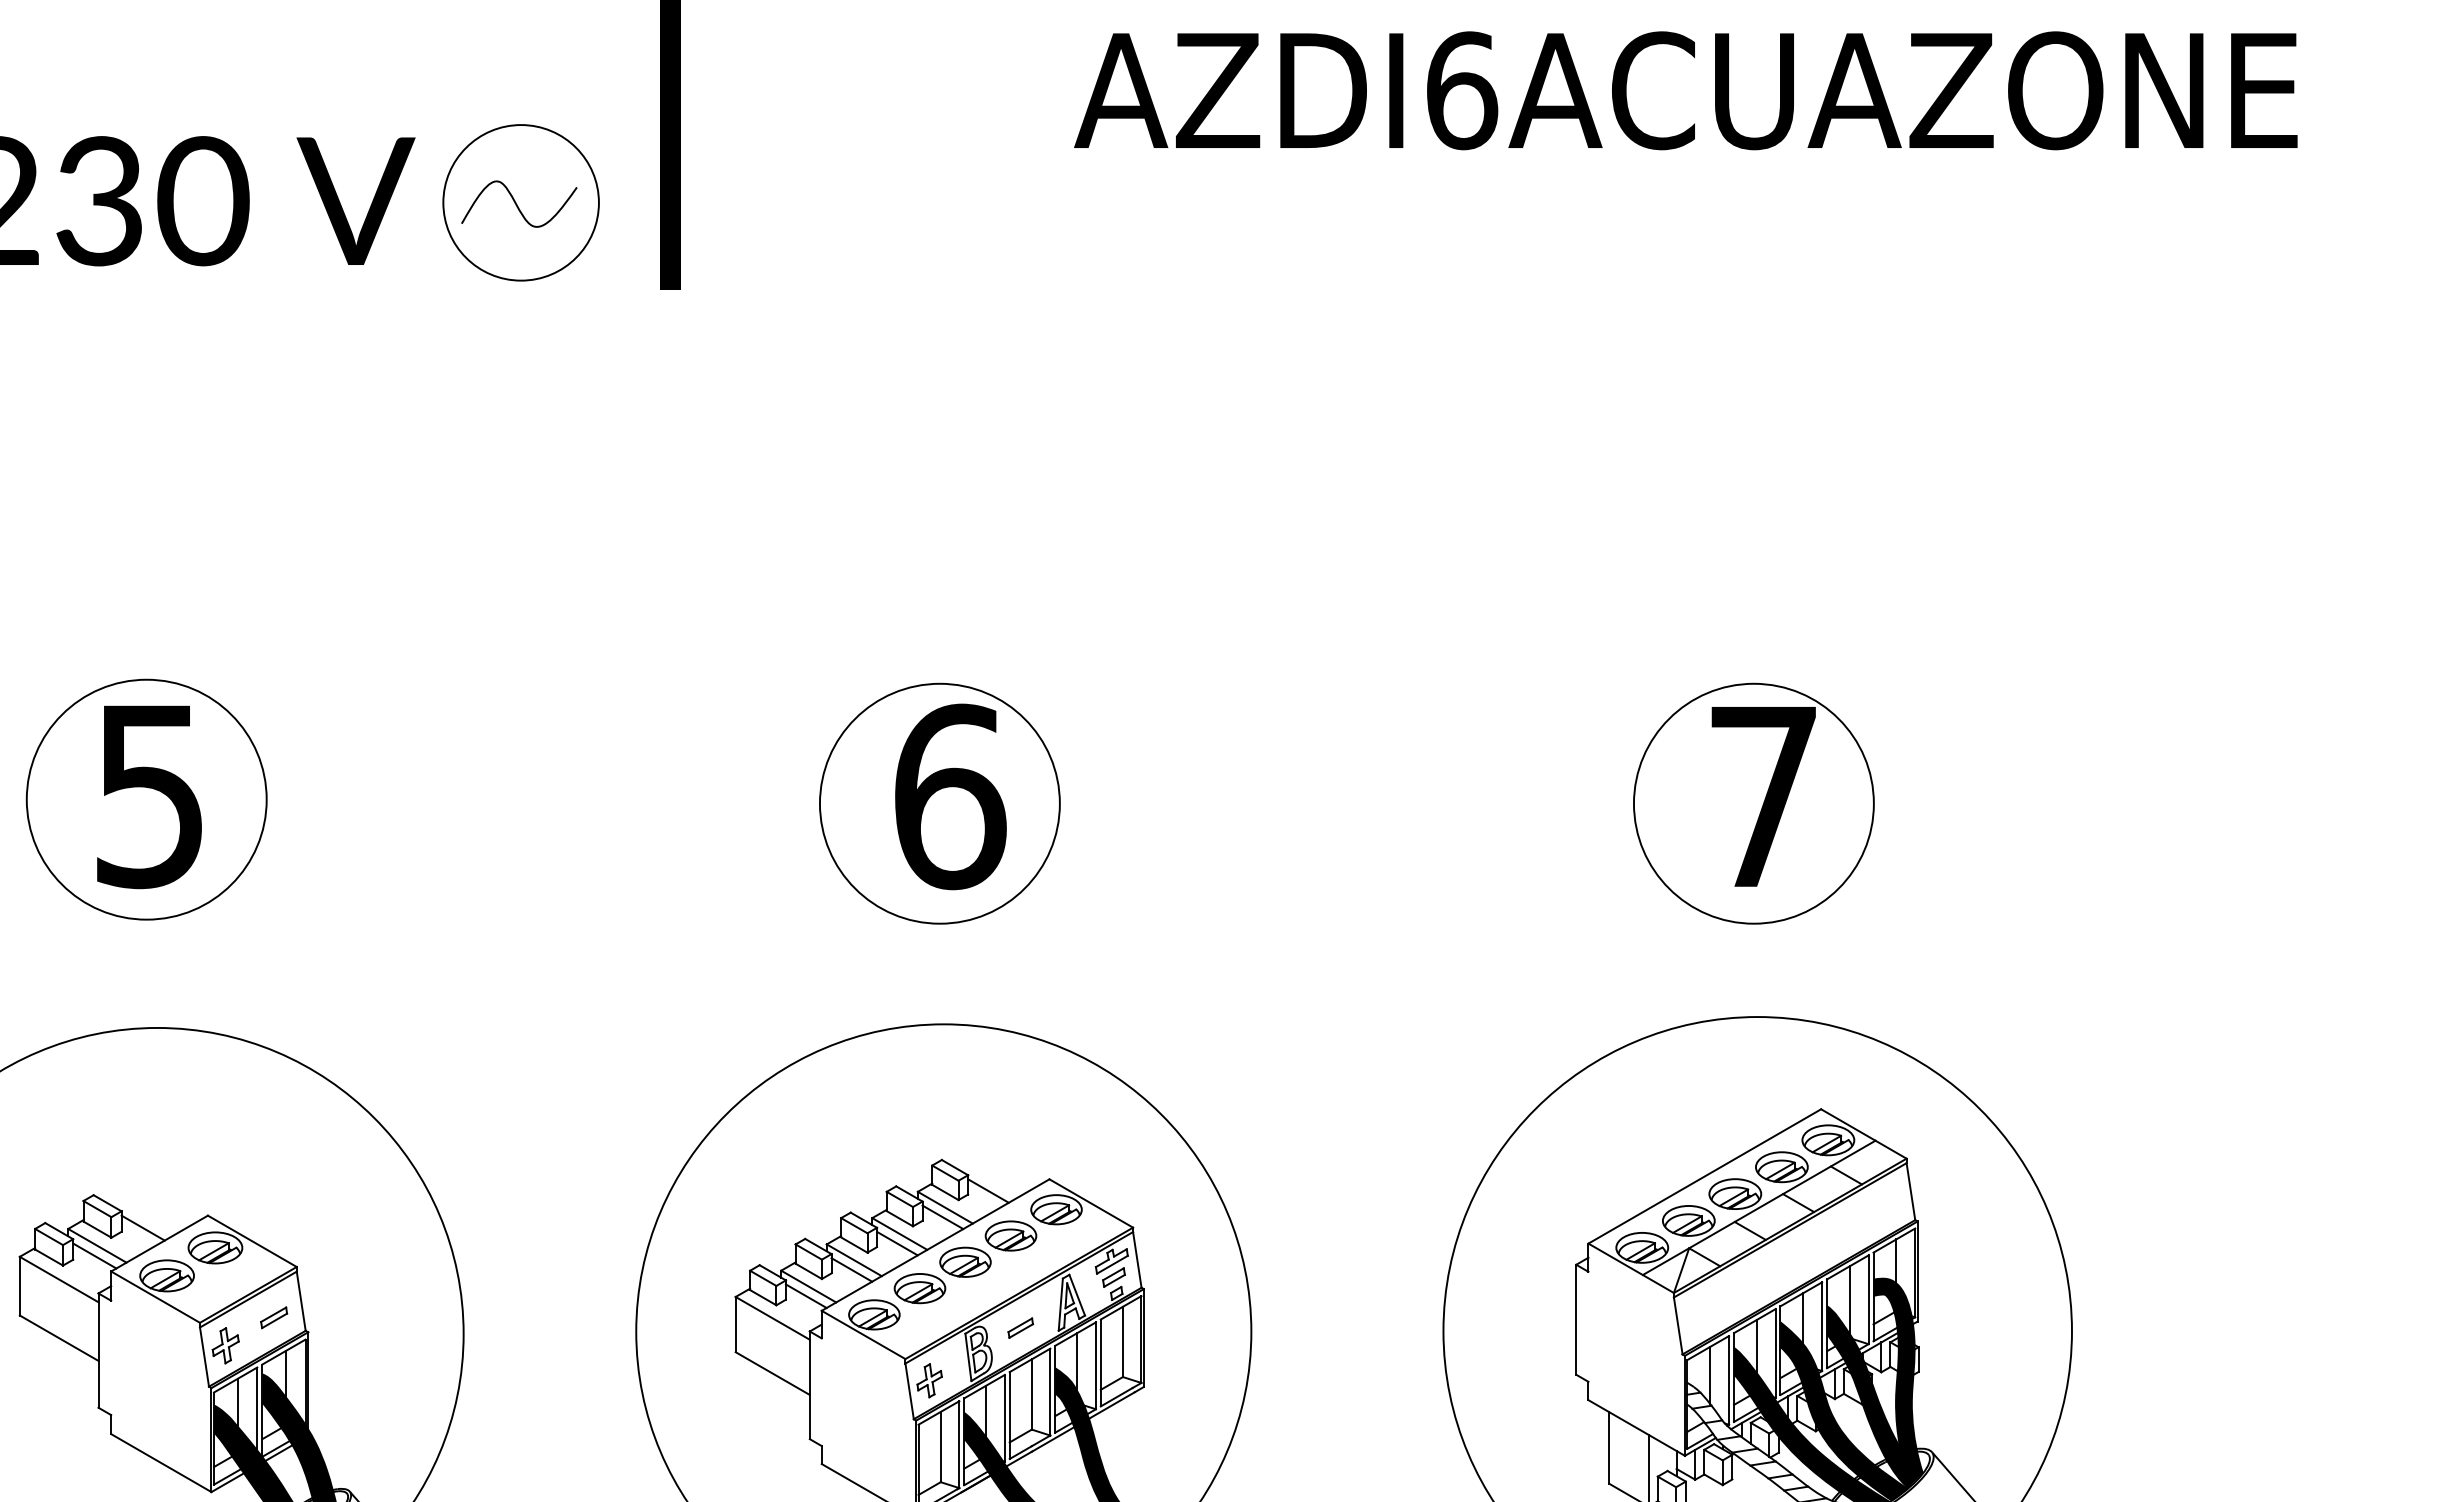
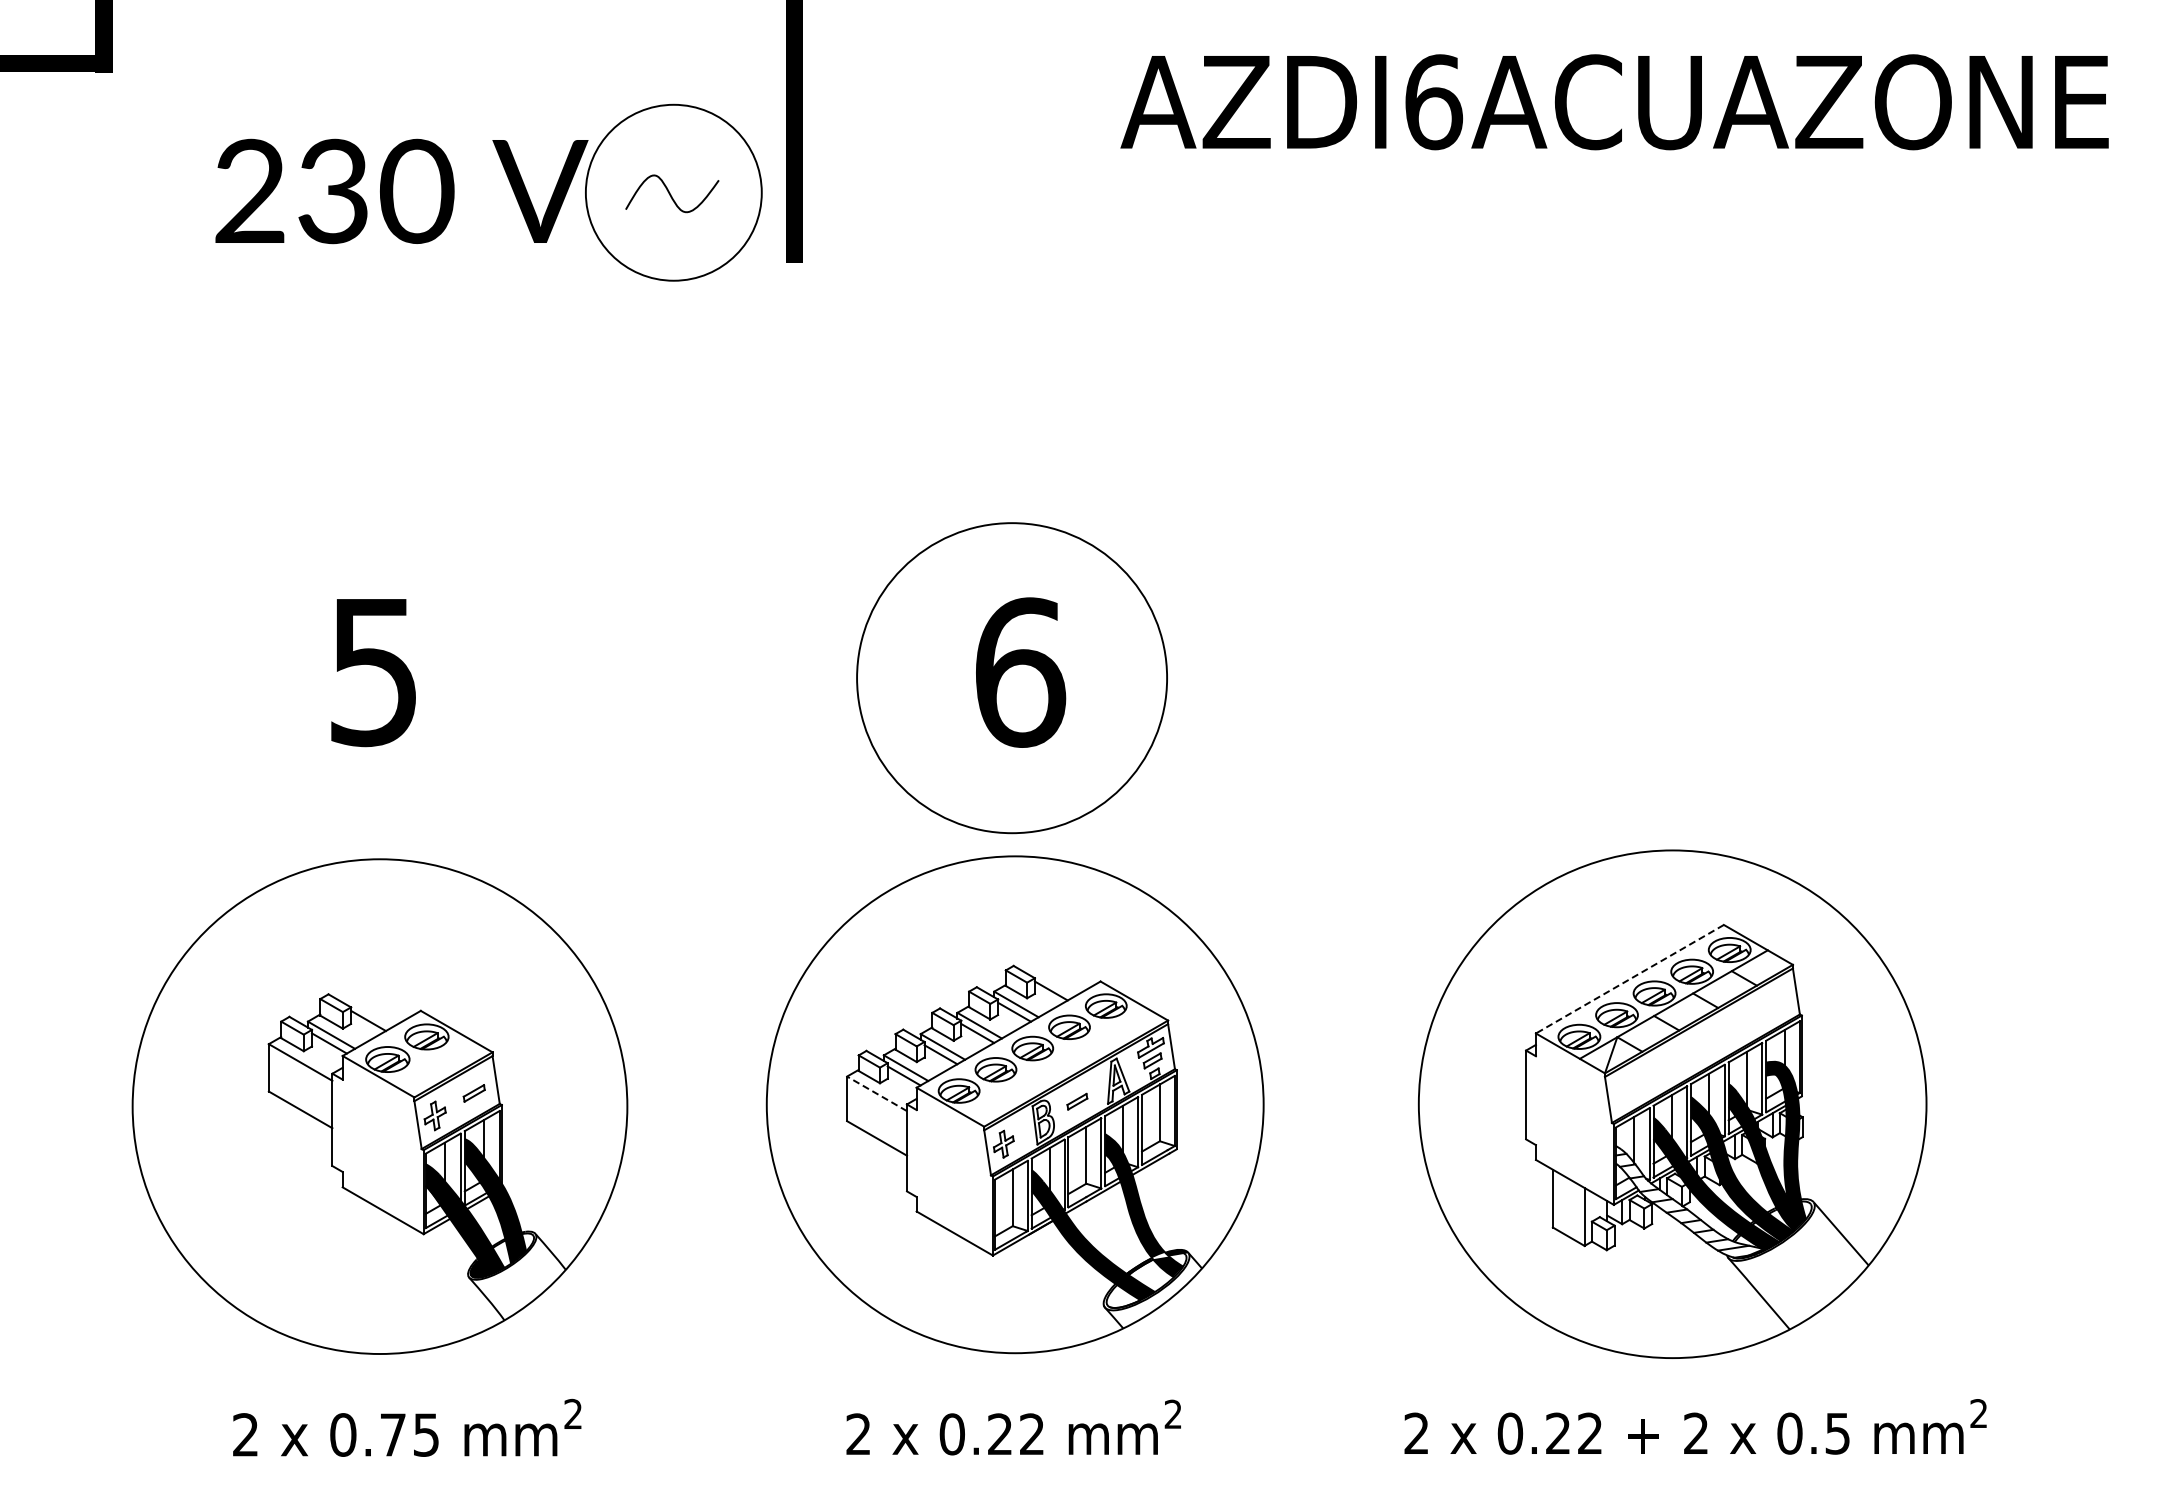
circle: (520, 202) -> (673, 192), size x1.4
circle: (146, 799) -> (371, 674), removed
part: (1753, 802) -> (1669, 677), removed
circle: (939, 804) -> (1011, 678), size x1.6
line: (1704, 1176) -> (1629, 979), solid -> dashed
line: (773, 1317) -> (877, 1093), solid -> dashed

